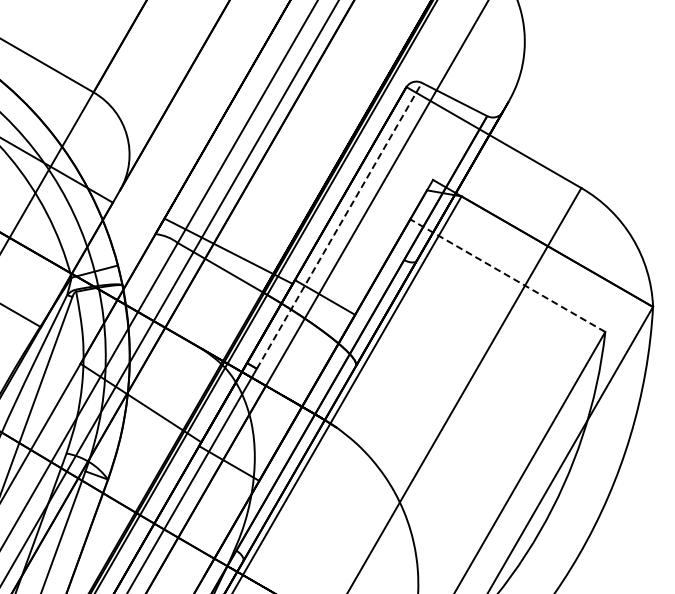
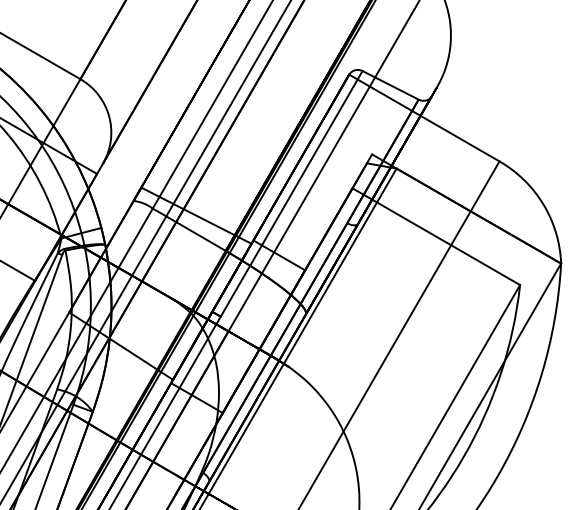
line: (339, 225) -> (291, 193), dashed -> solid
line: (507, 275) -> (436, 236), dashed -> solid

